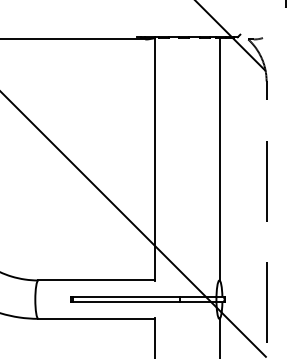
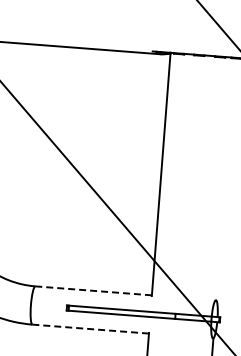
line: (219, 158) -> (225, 178), removed
line: (96, 280) -> (93, 290), solid -> dashed
line: (96, 318) -> (90, 328), solid -> dashed

